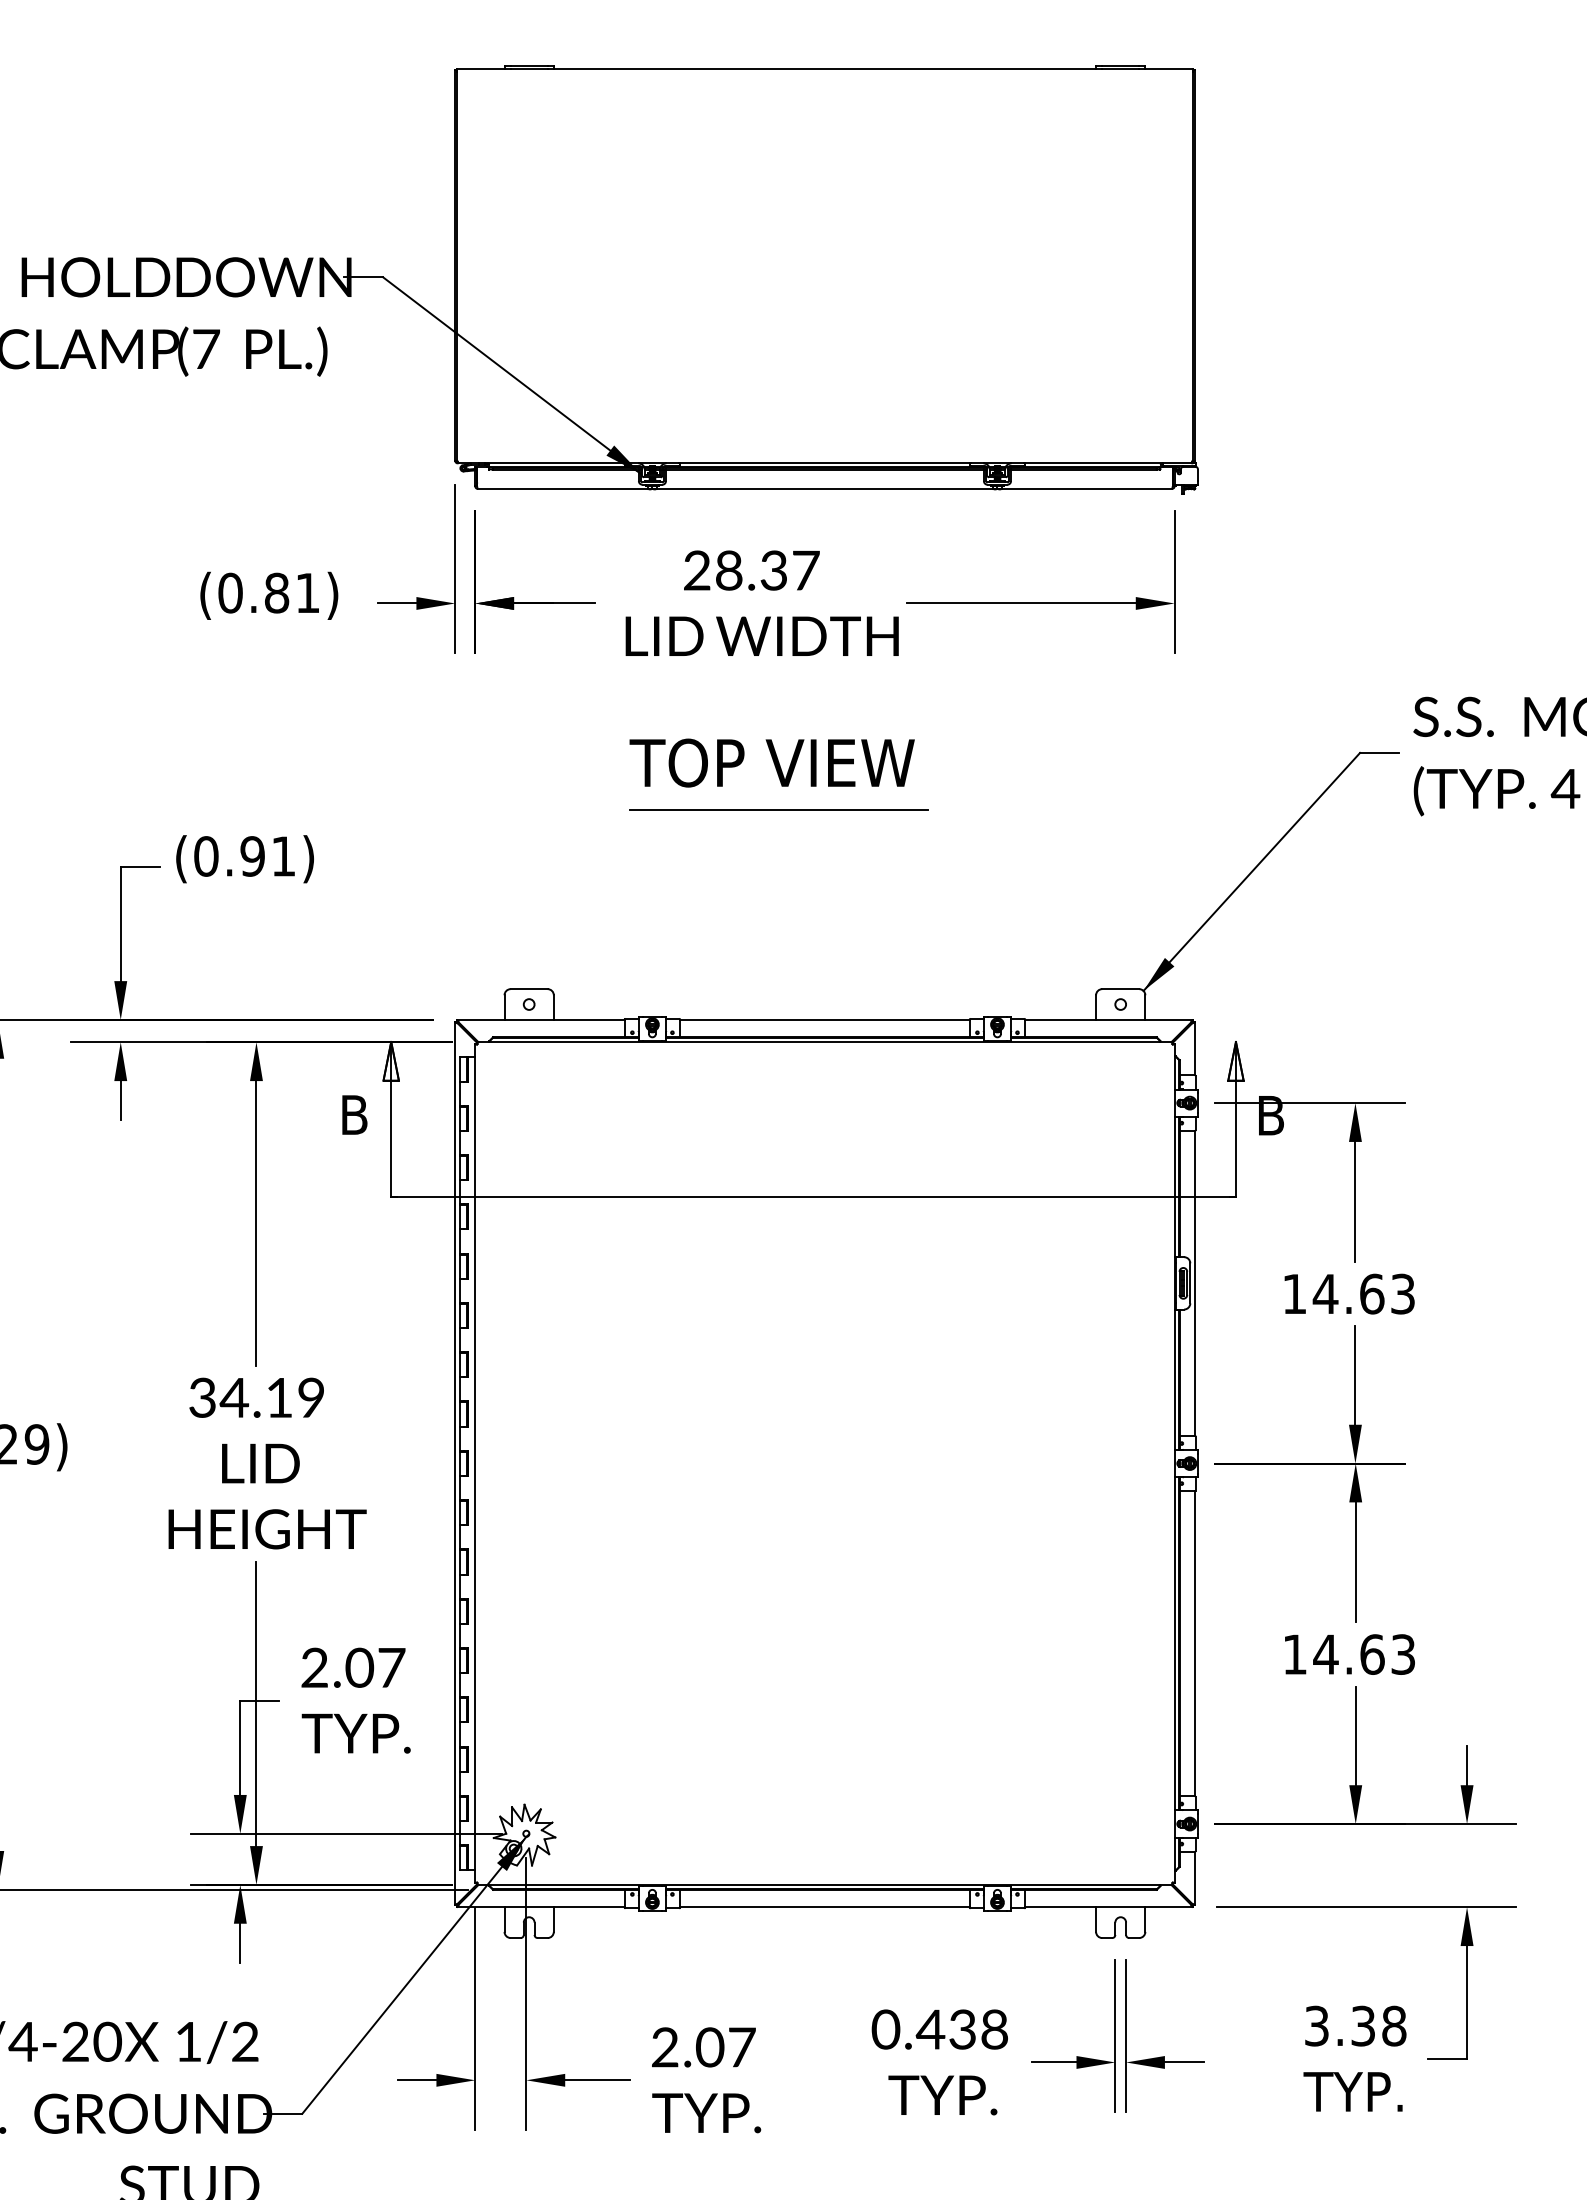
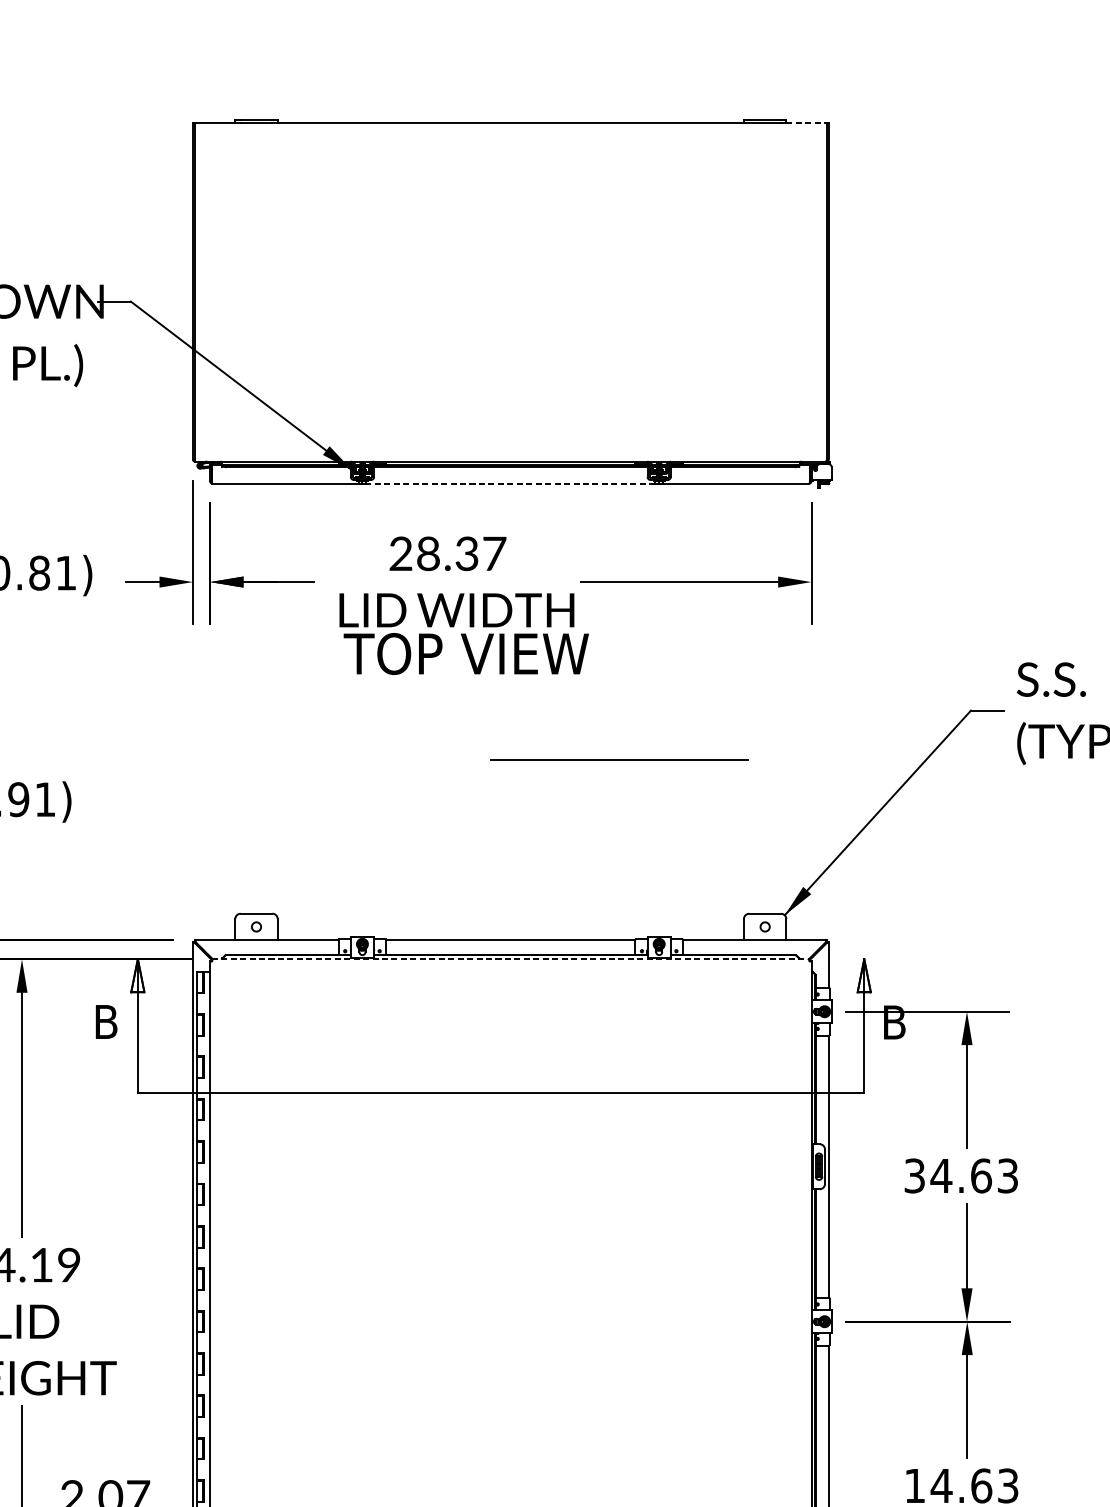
line: (1169, 69) -> (807, 122), solid -> dashed
line: (824, 488) -> (510, 483), solid -> dashed
text: (771, 762) -> (465, 653), moved
line: (778, 809) -> (618, 759), moved
line: (824, 1042) -> (510, 959), solid -> dashed
text: (1294, 1293) -> (914, 1175), 14.63 -> 34.63

